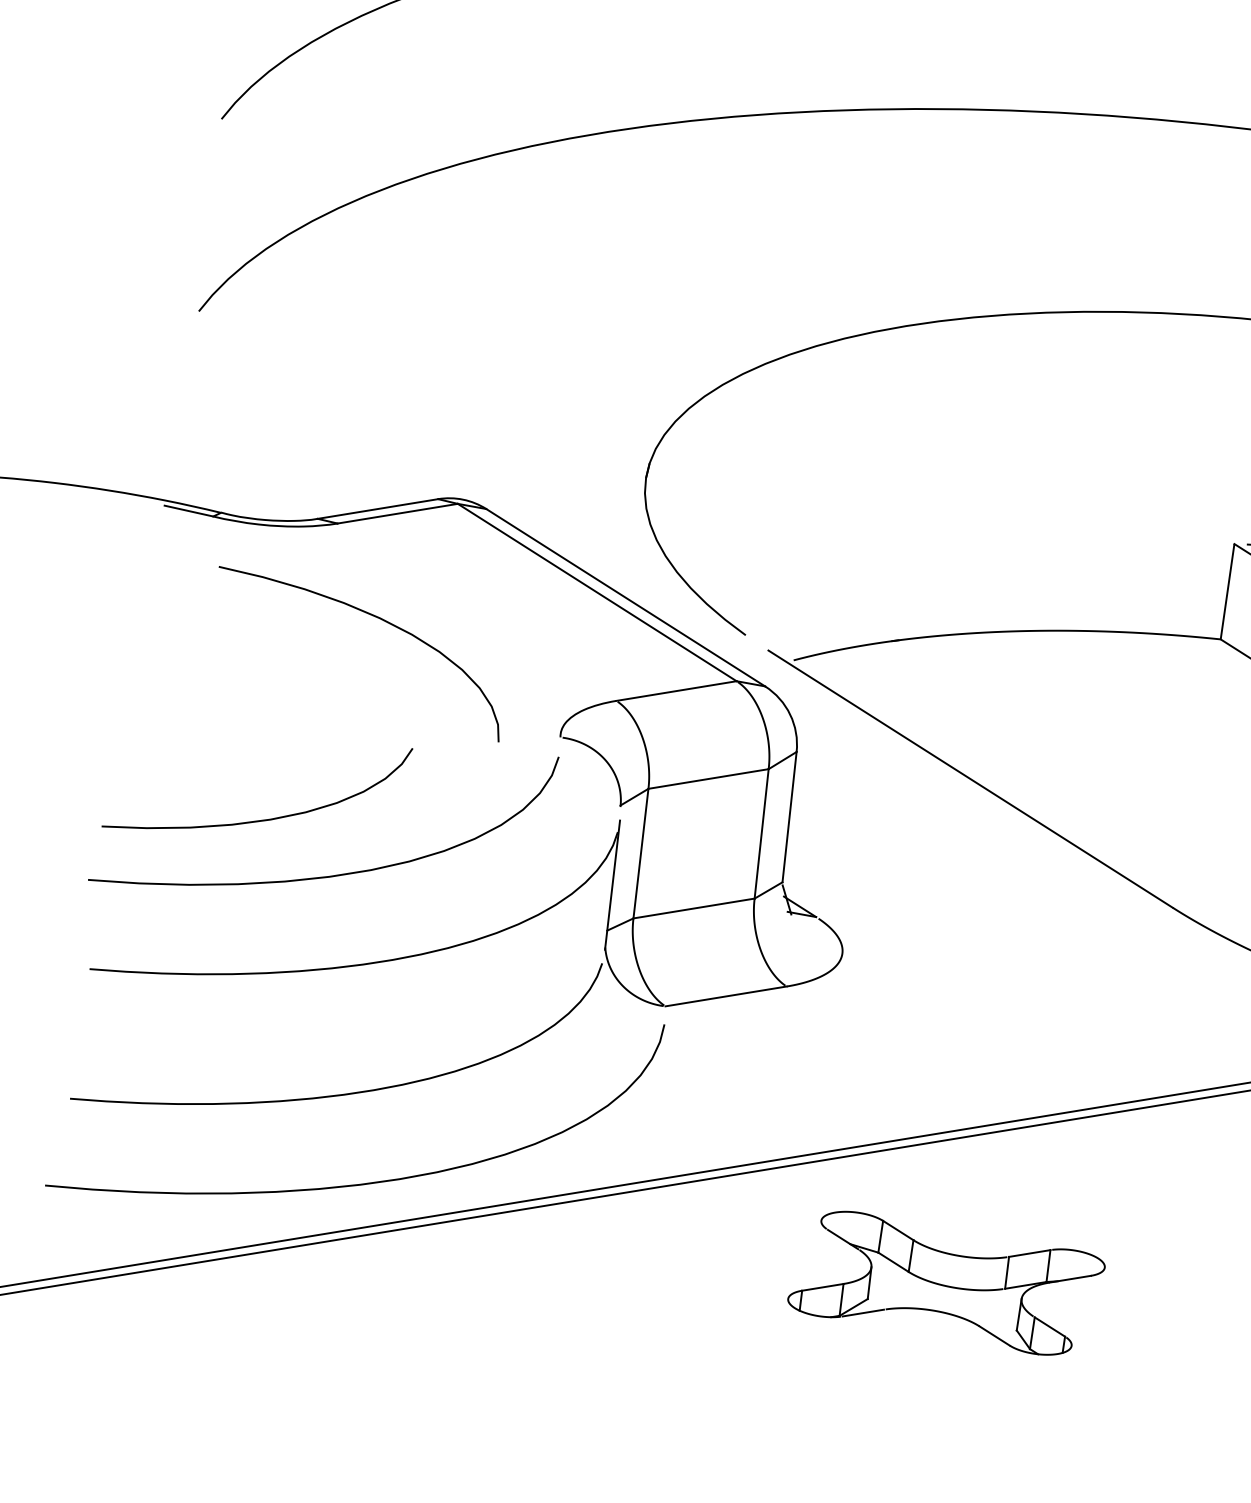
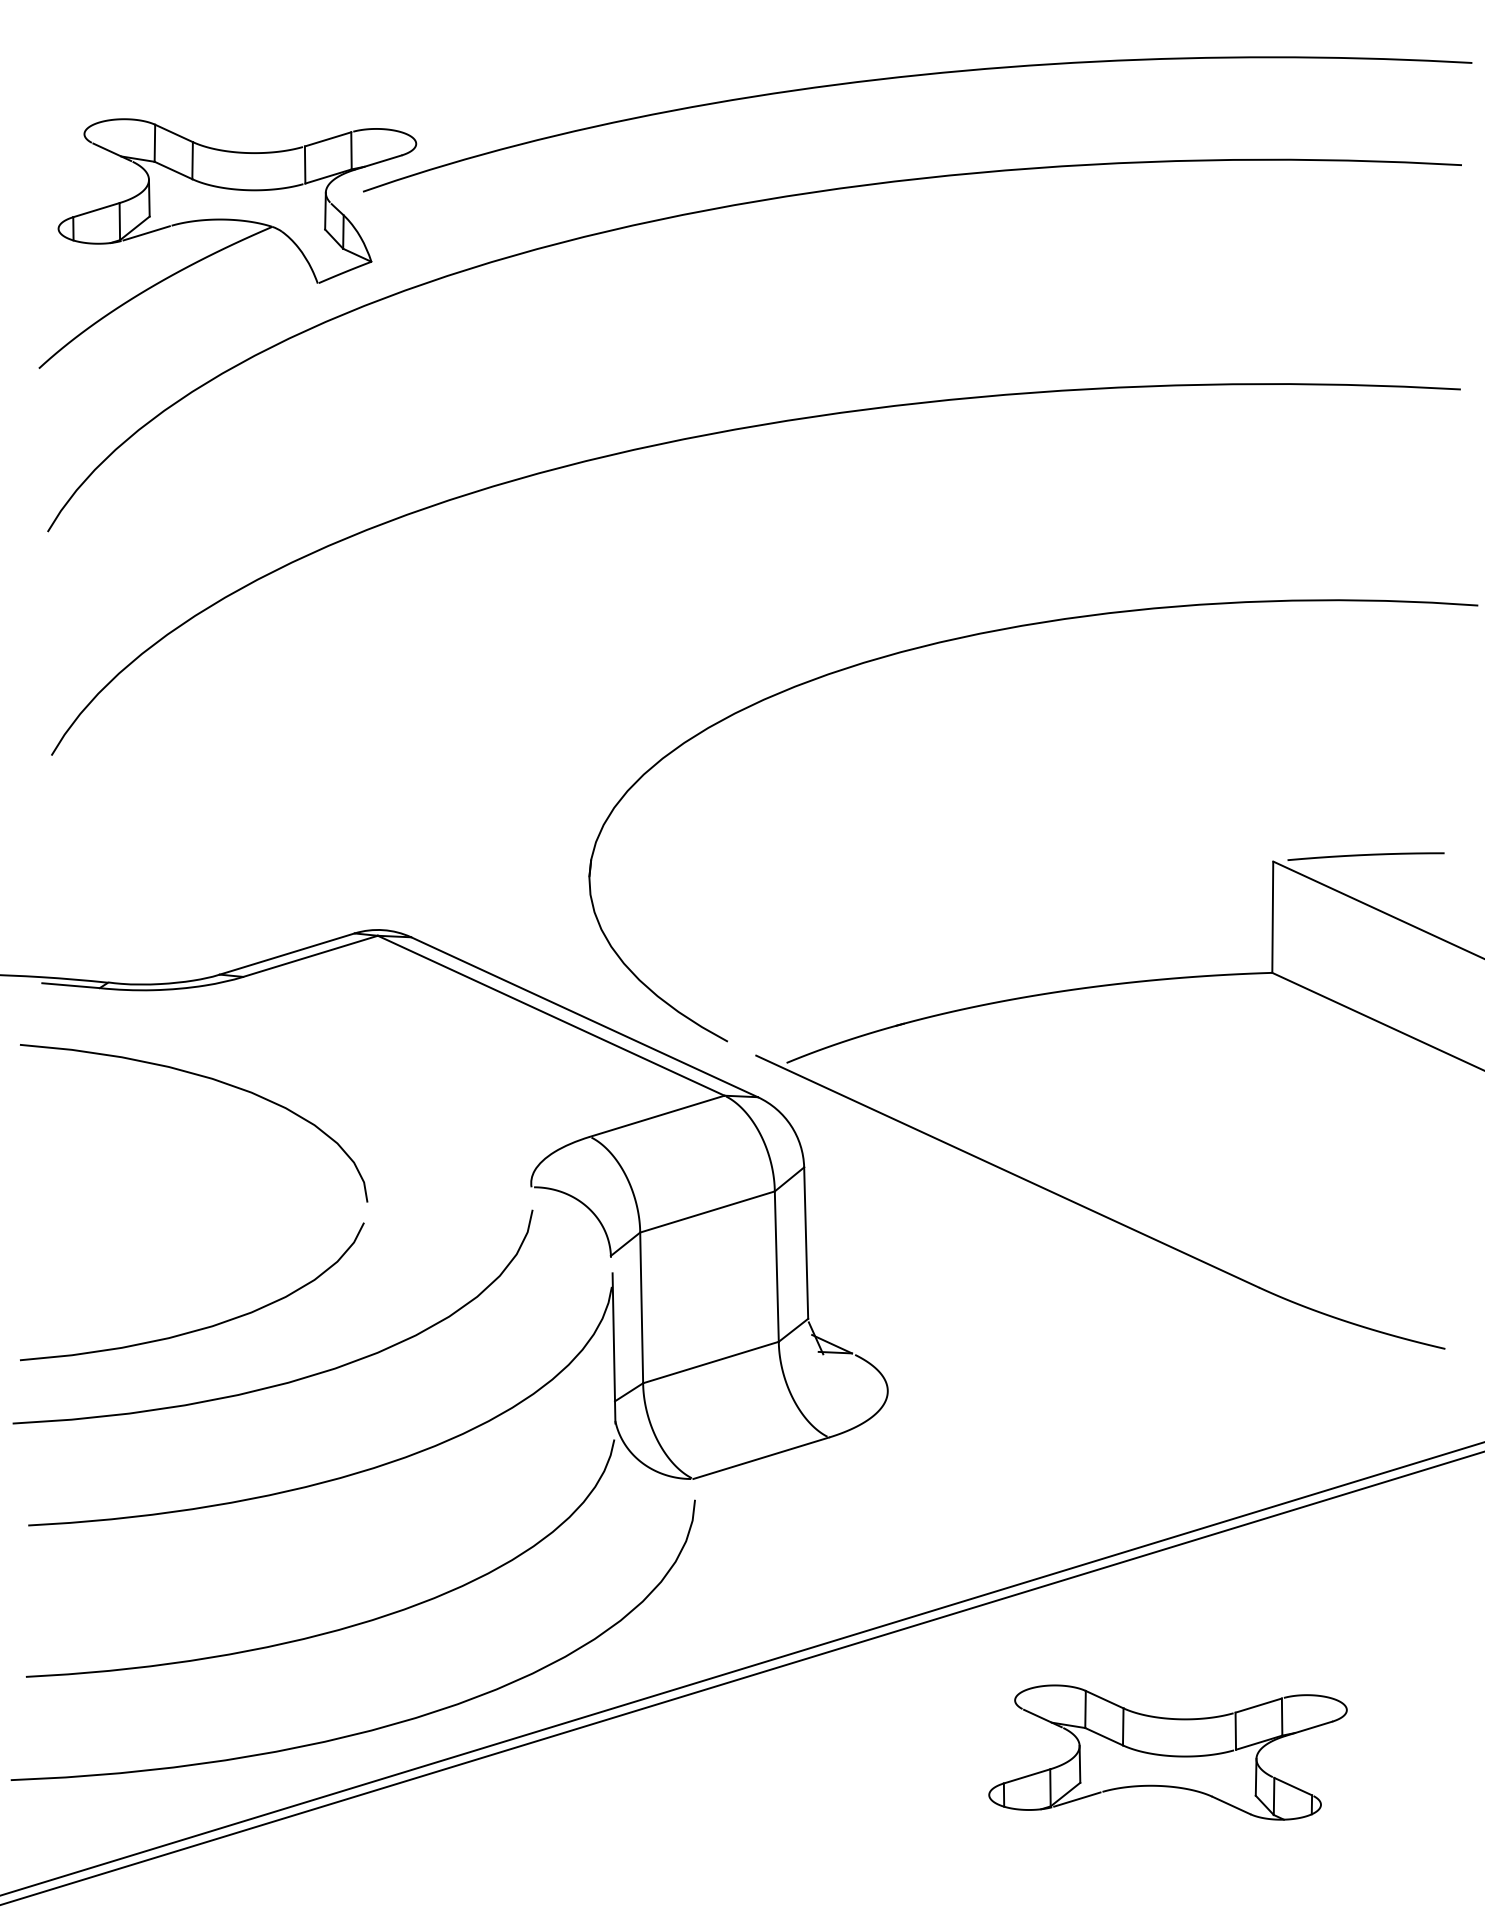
curve: (374, 617) -> (206, 1078), moved
part: (946, 1283) -> (1167, 1752), moved

